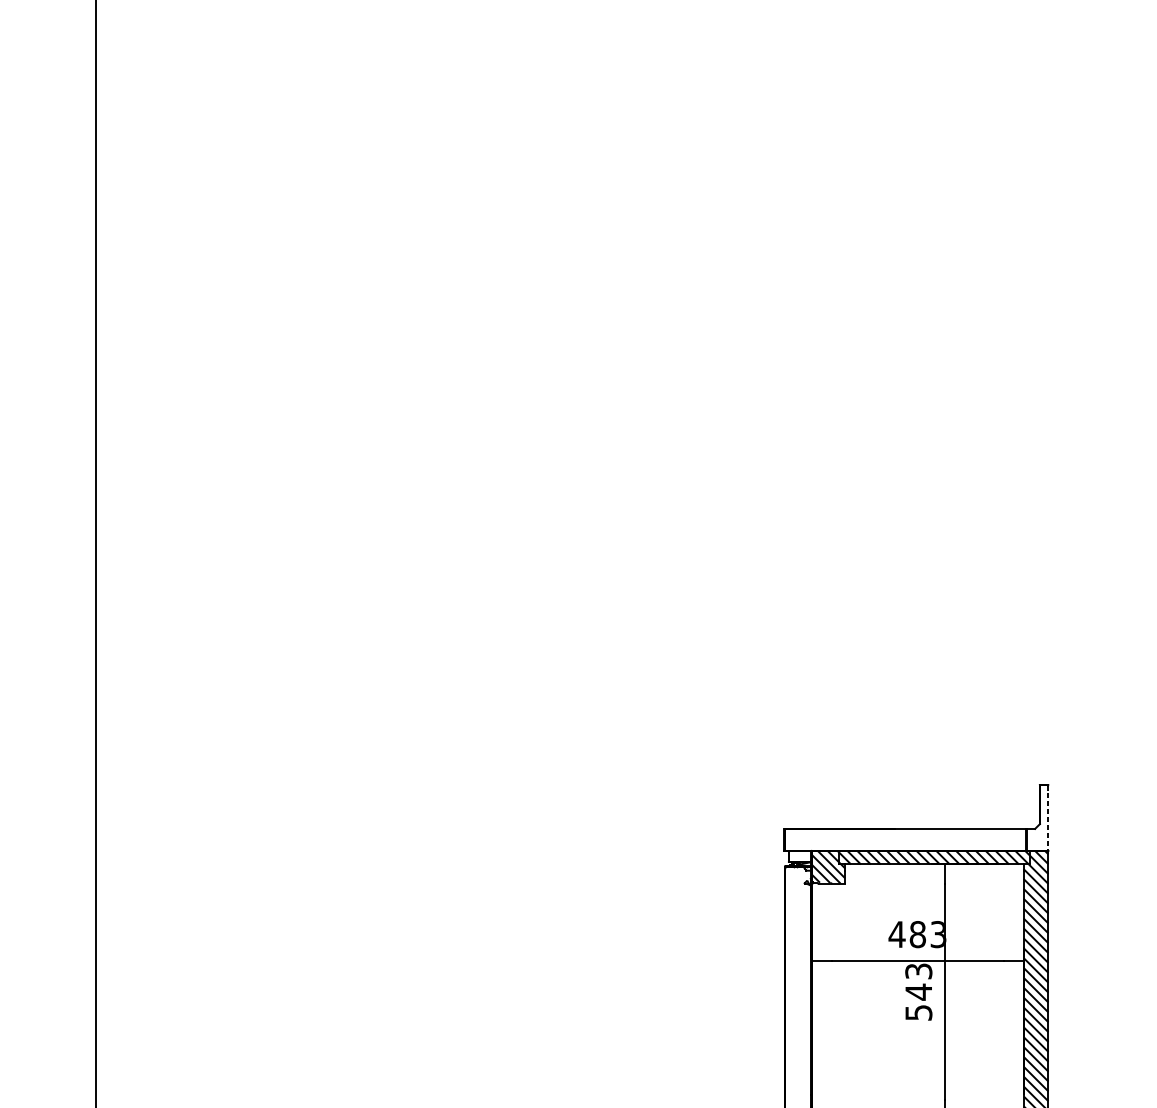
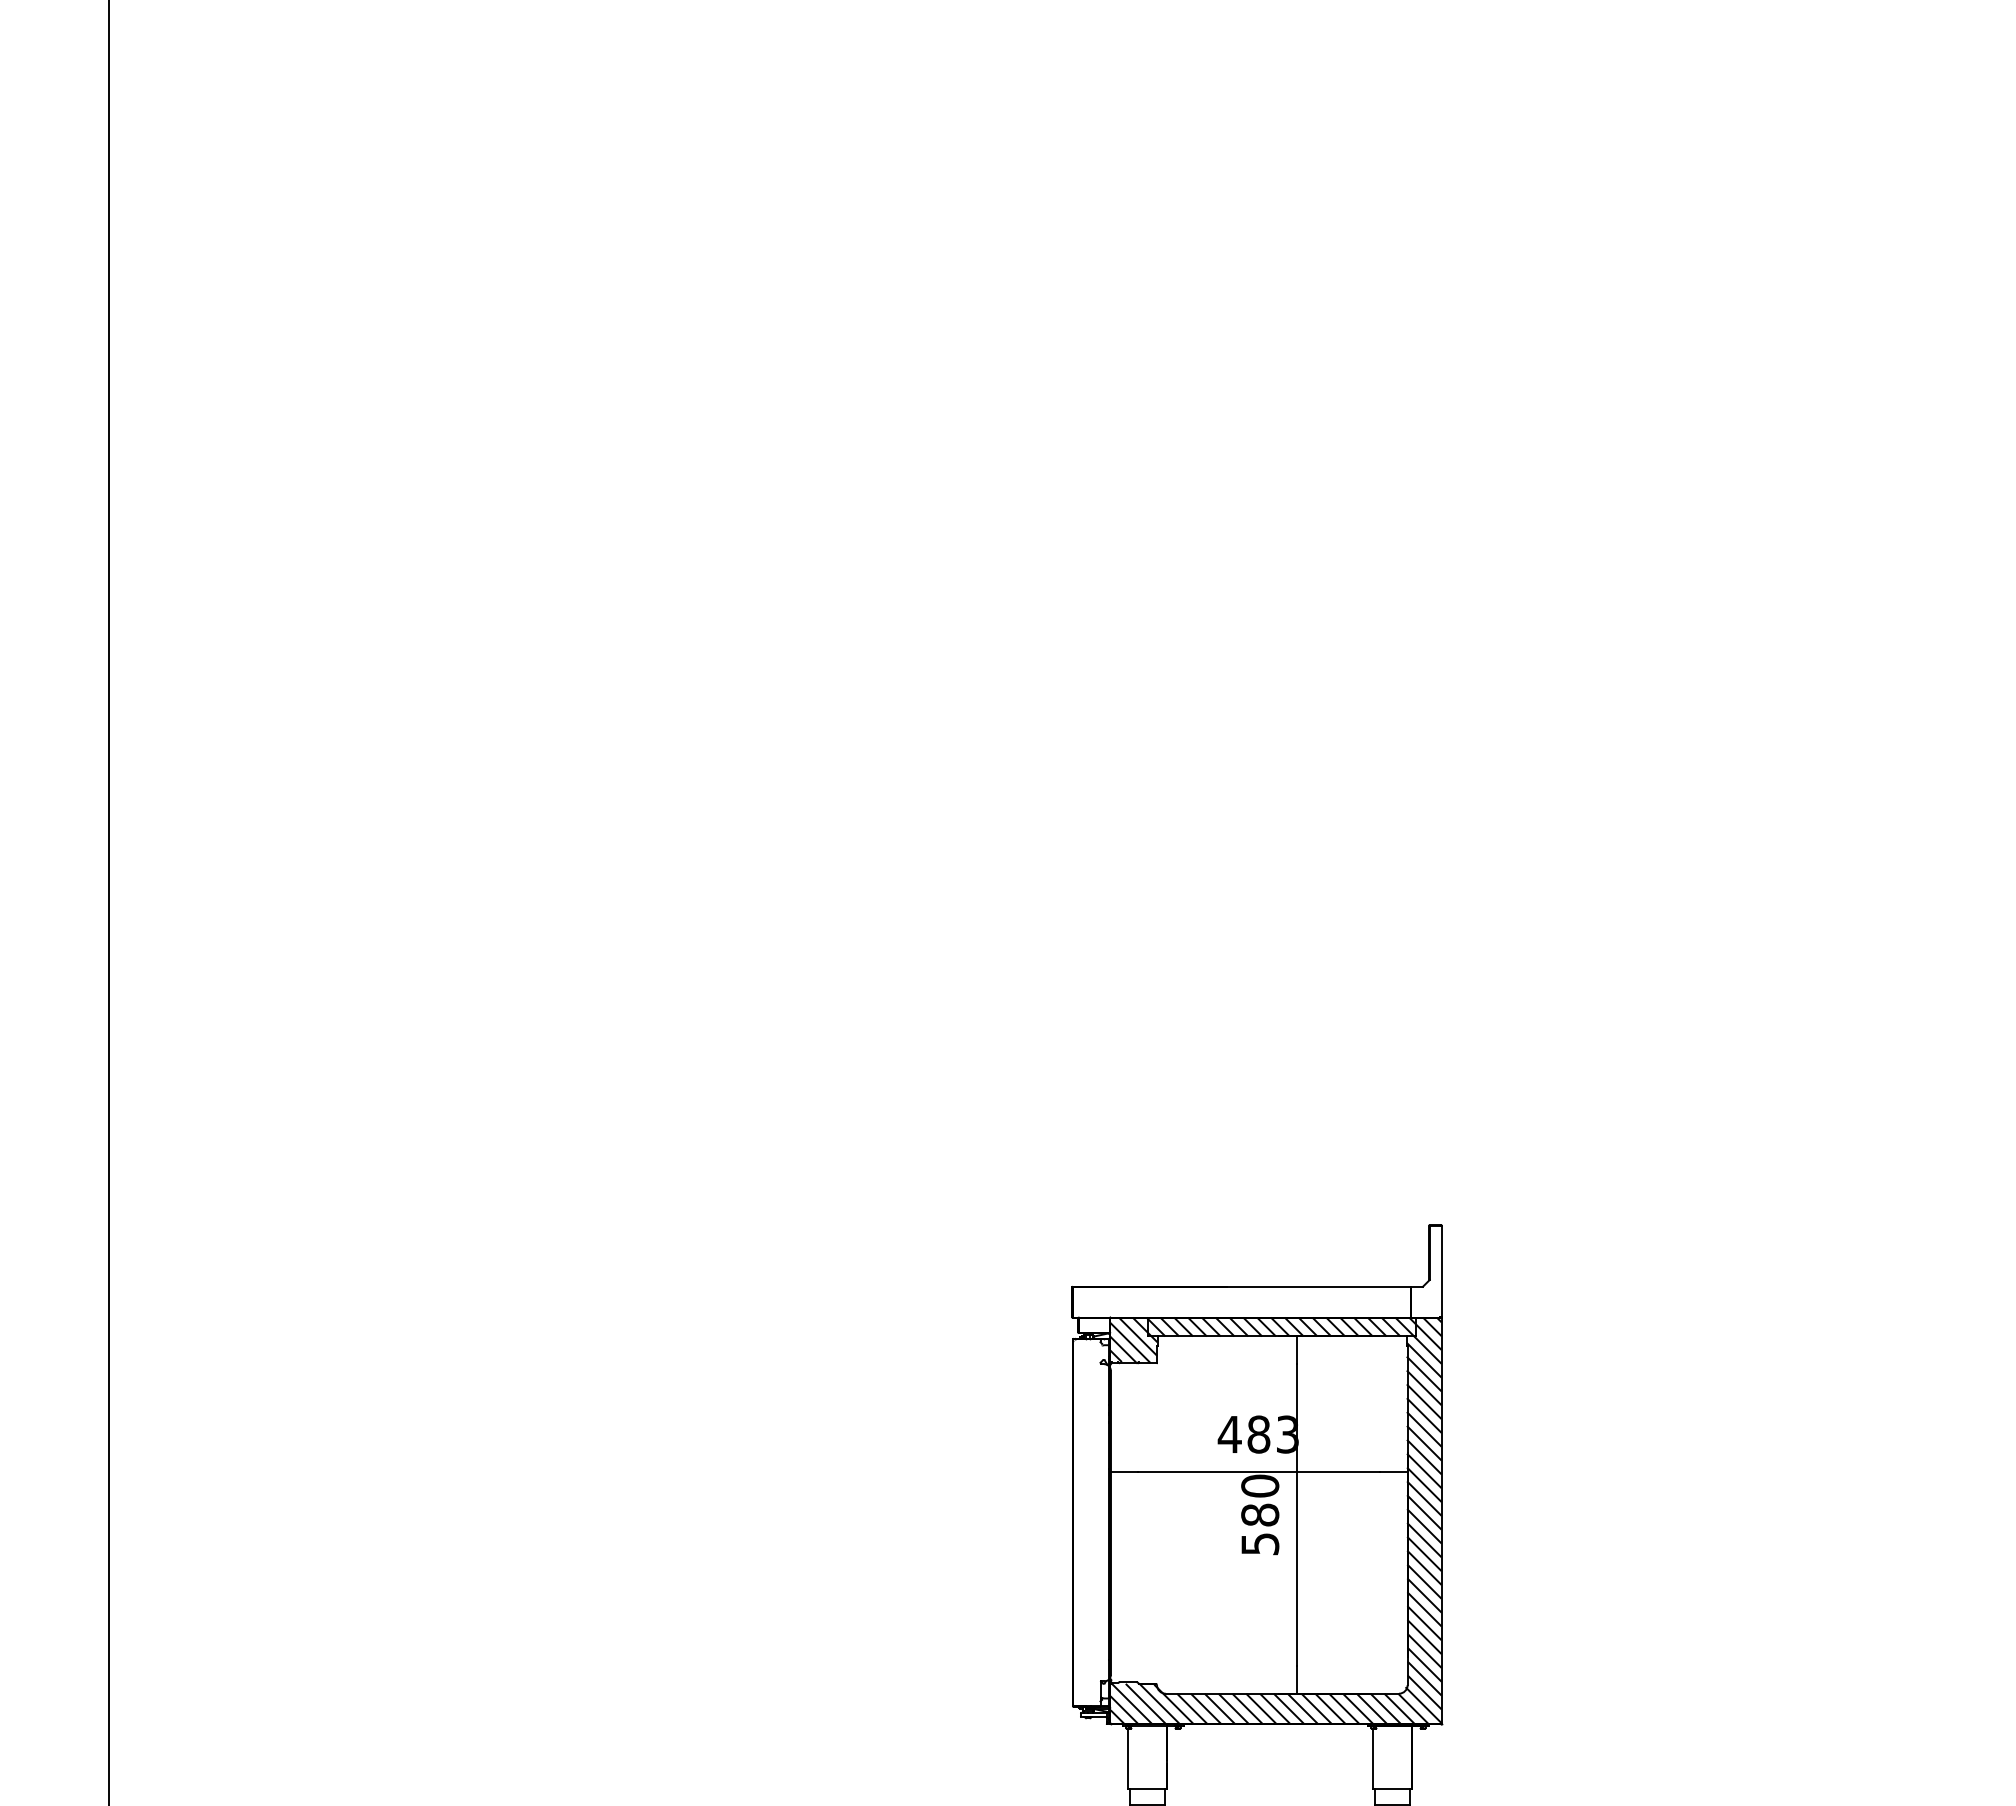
line: (1048, 818) -> (1441, 1272), dashed -> solid
text: (919, 981) -> (1260, 1500), 543 -> 580

